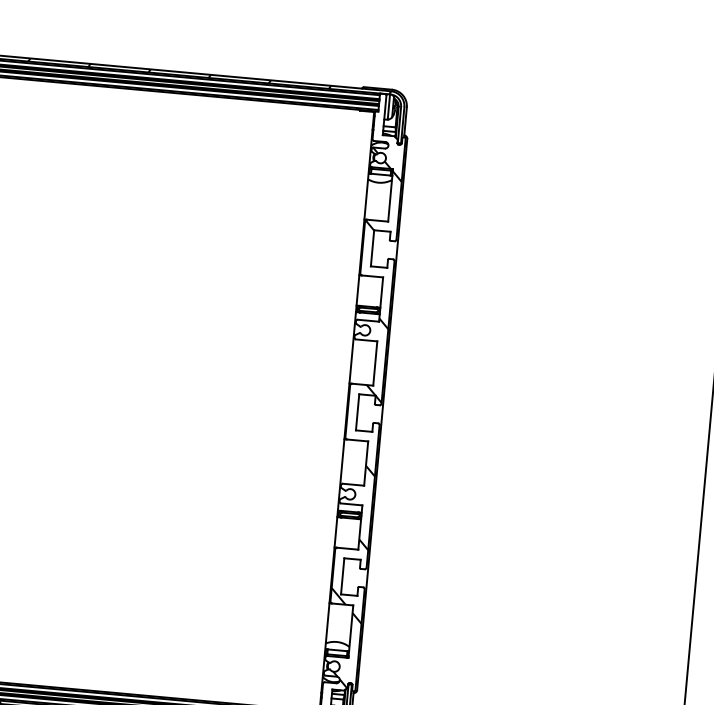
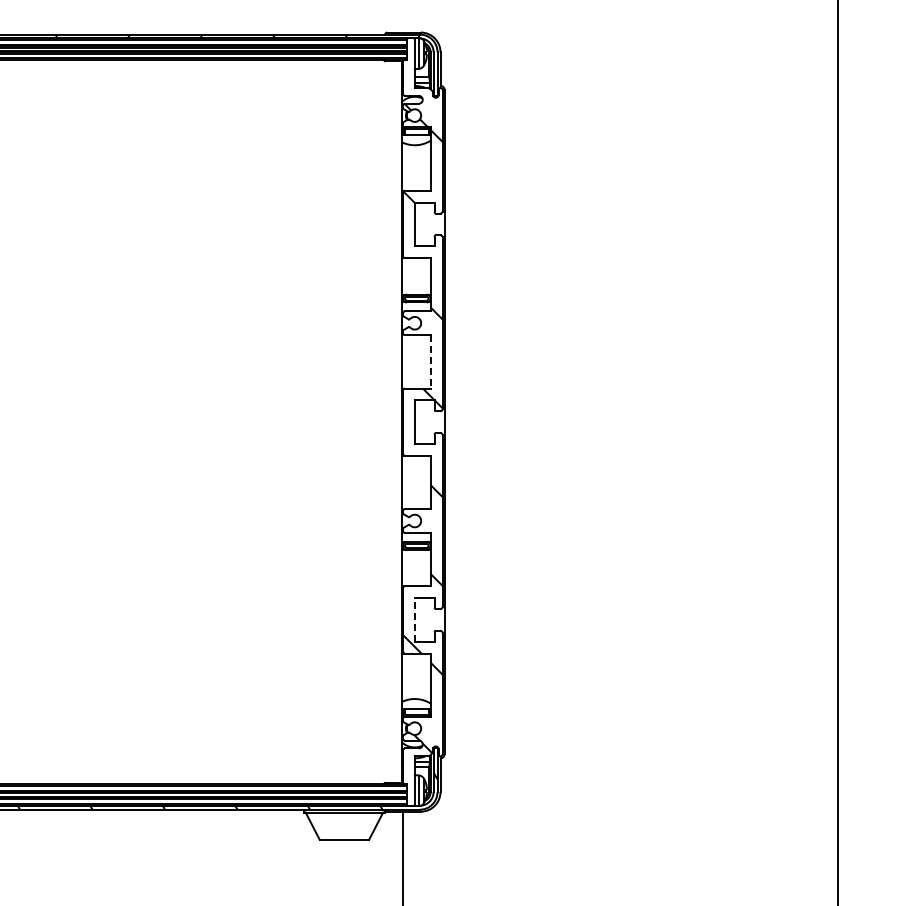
line: (375, 363) -> (430, 361), solid -> dashed
line: (342, 576) -> (414, 619), solid -> dashed

